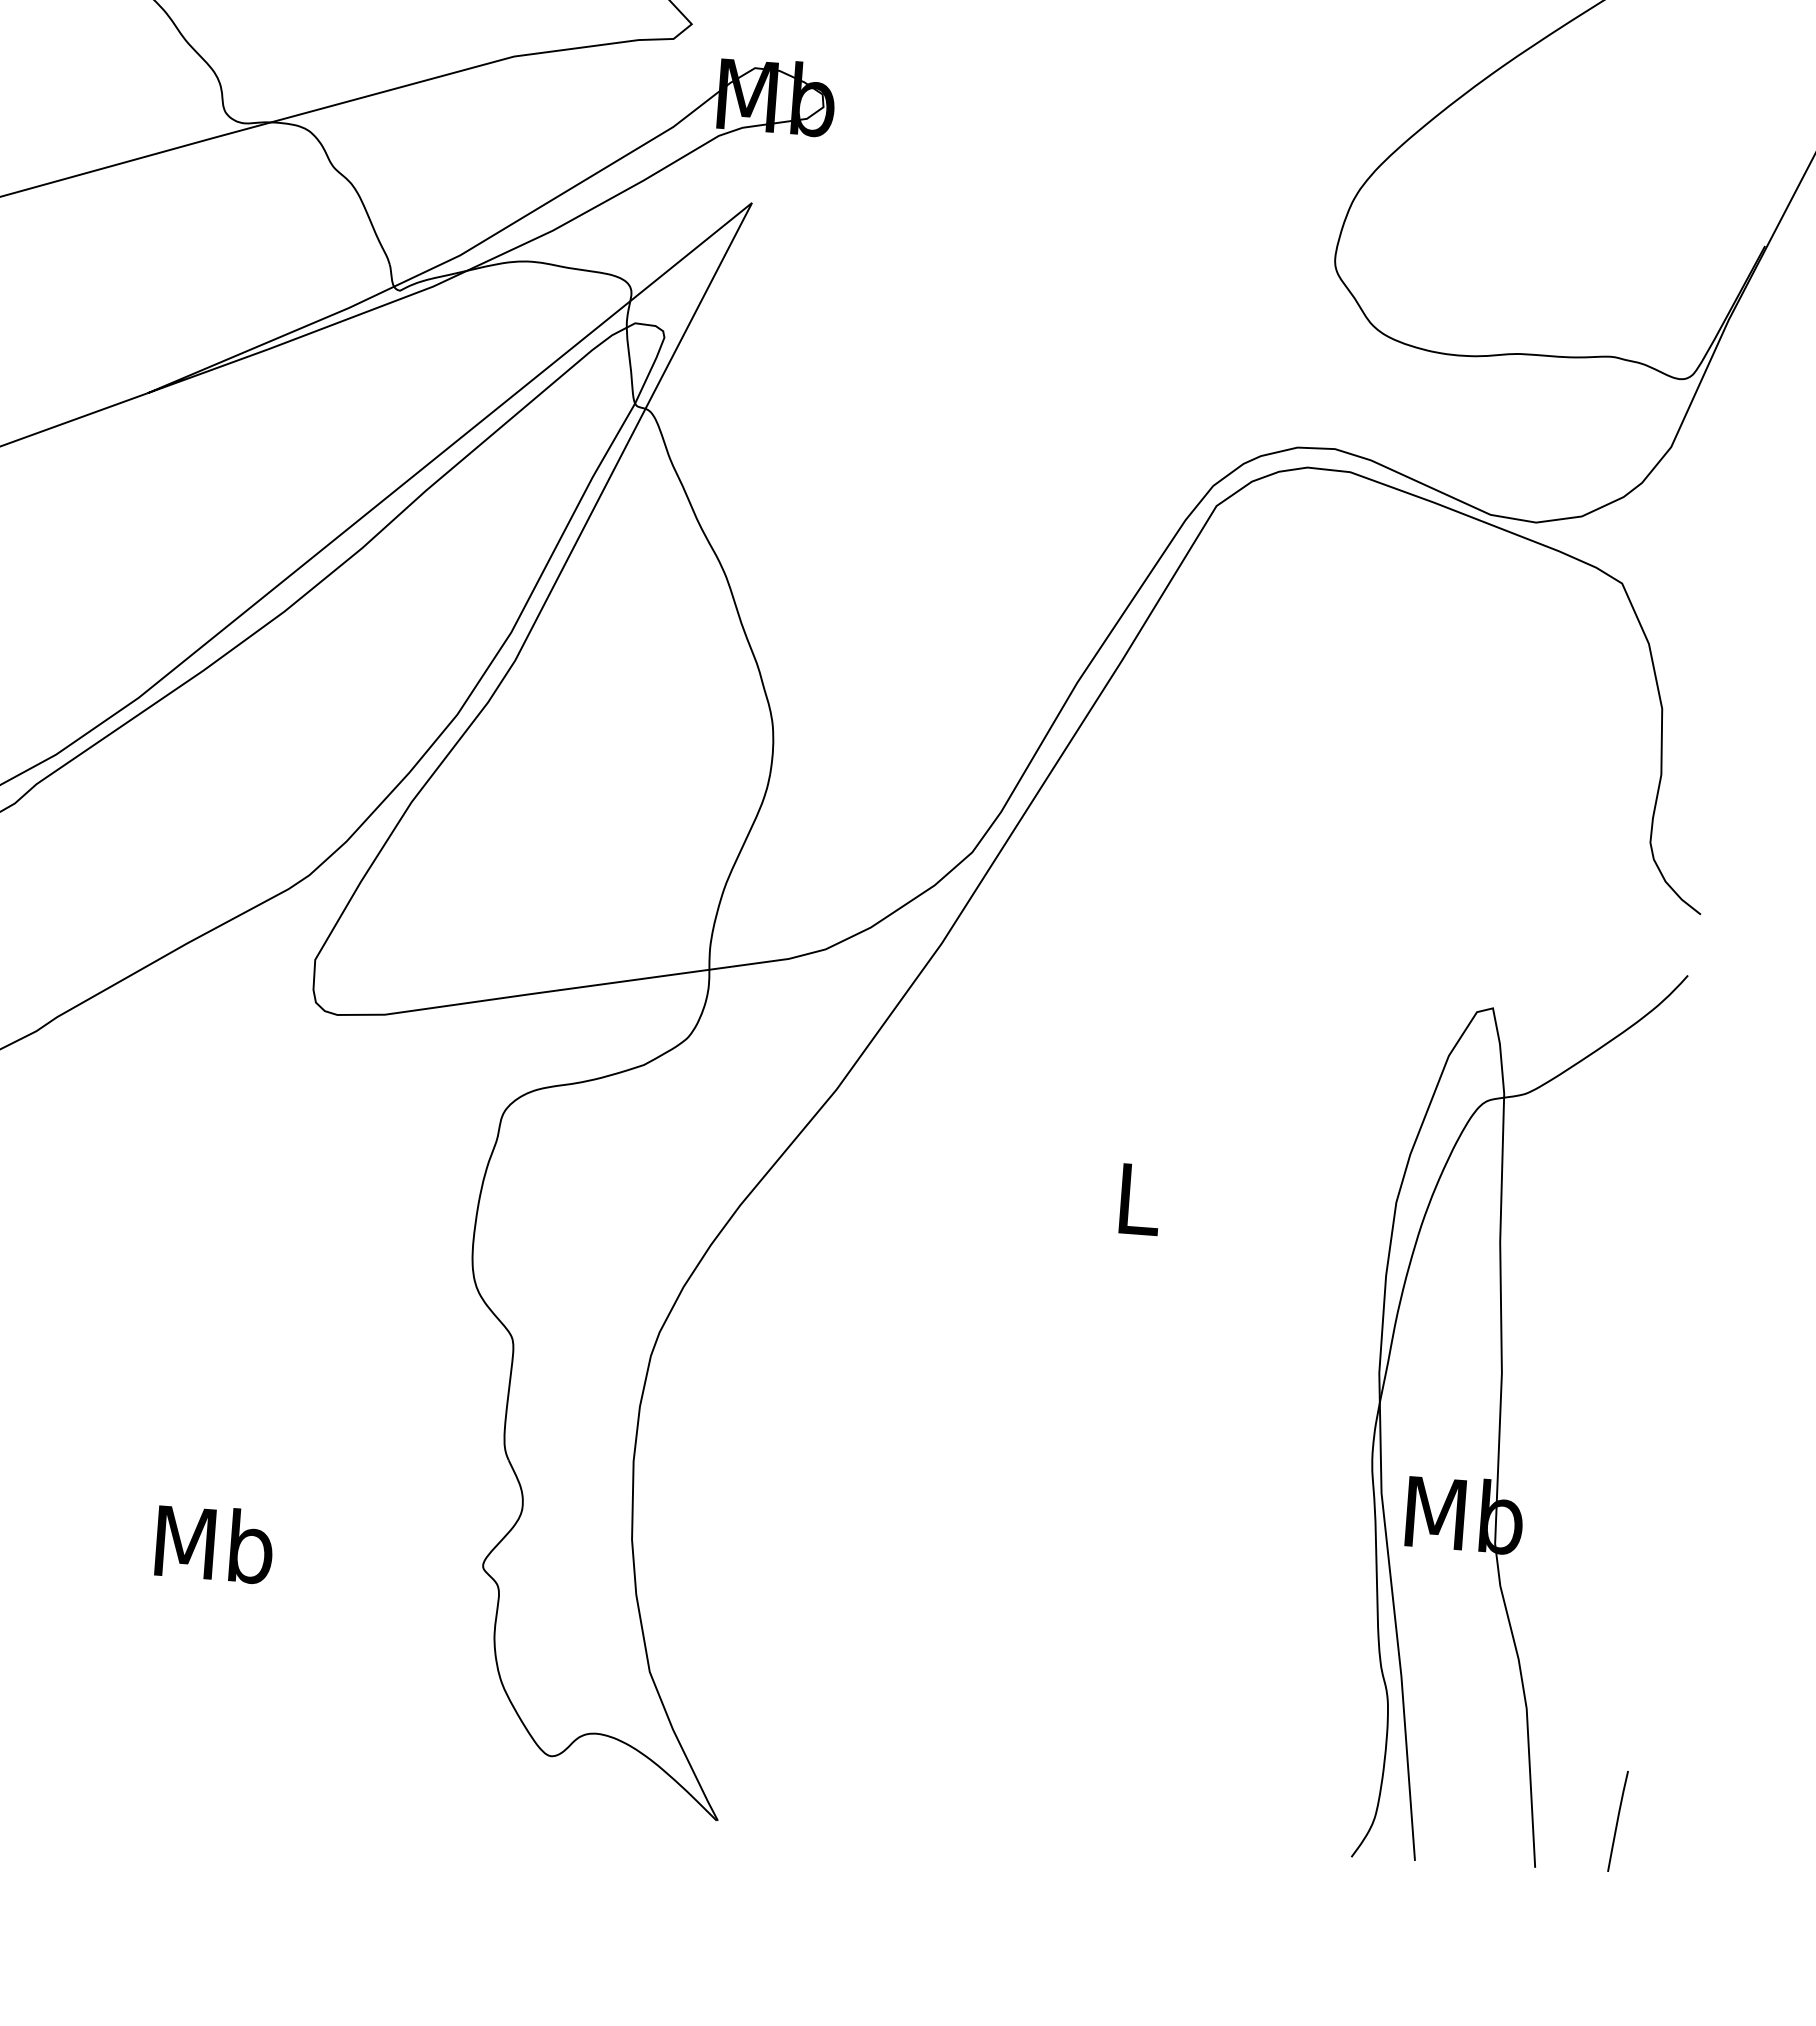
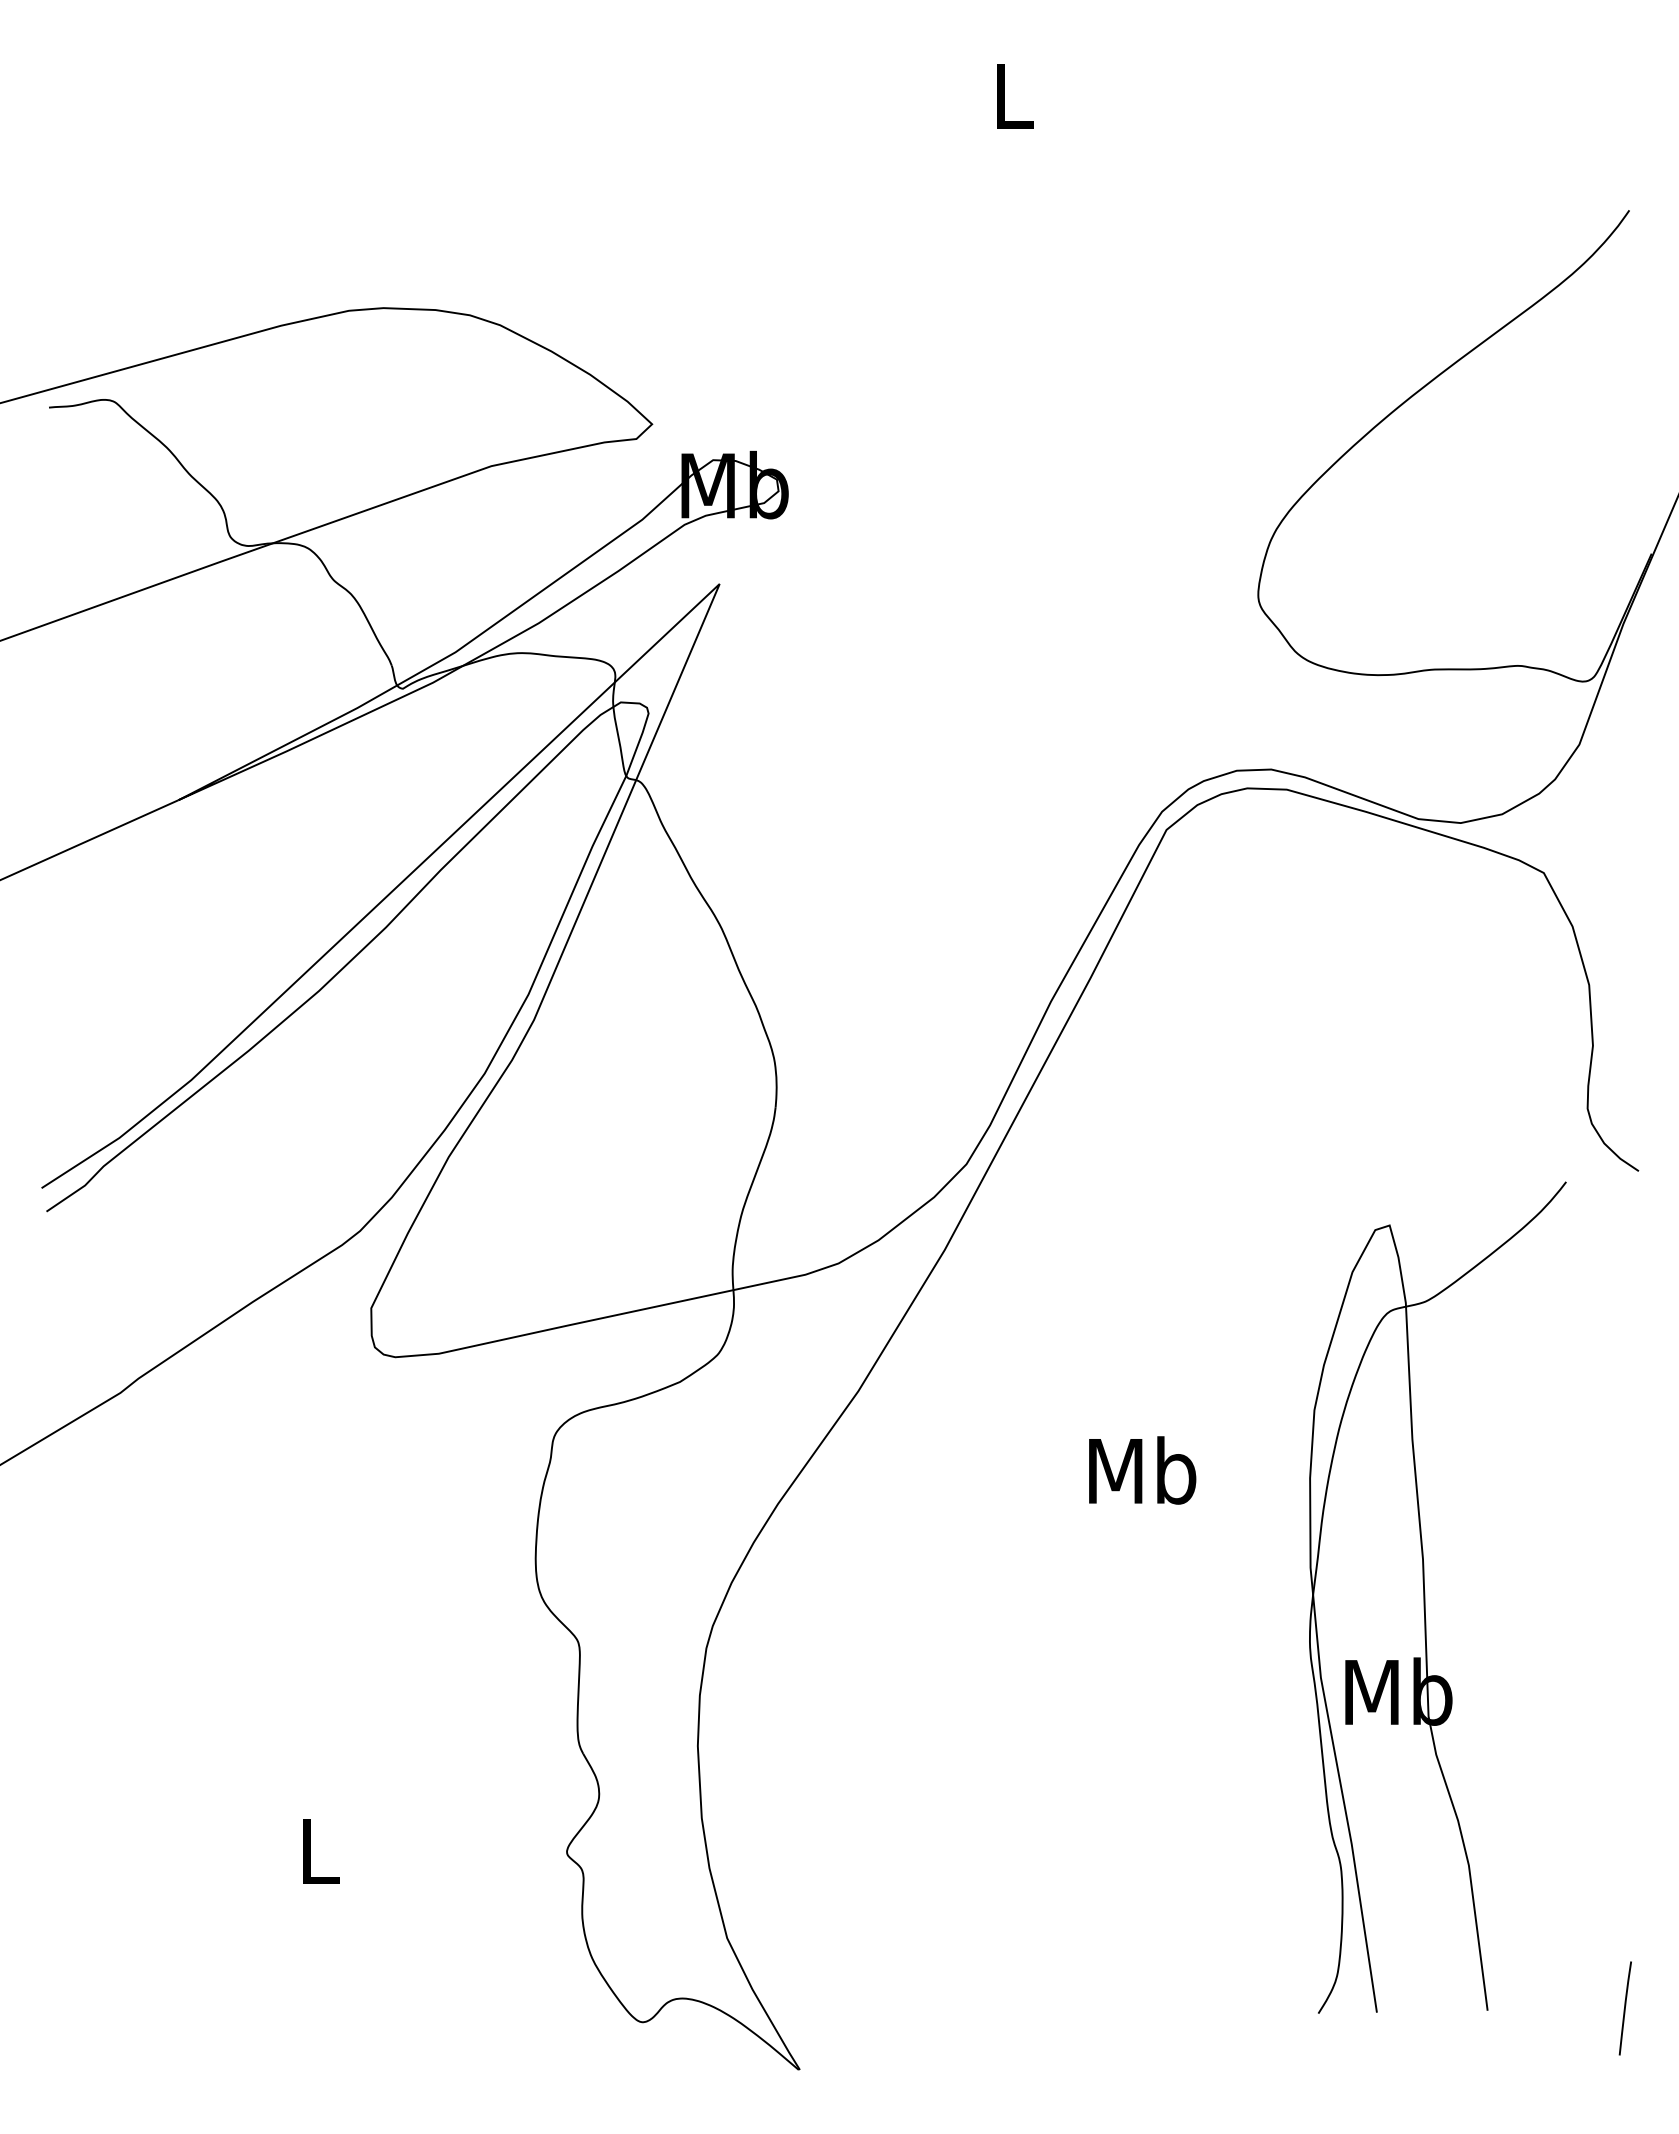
text: (1138, 1198) -> (1142, 1470), L -> Mb
part: (1501, 1414) -> (1425, 1597), moved
text: (214, 1543) -> (319, 1850), Mb -> L

